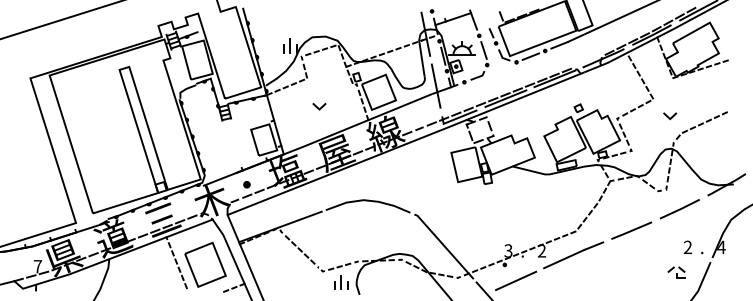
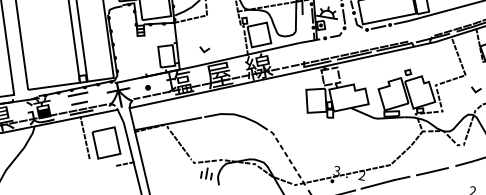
line: (435, 85) -> (302, 37), removed
line: (318, 107) -> (203, 50), moved
line: (443, 245) -> (288, 158), solid -> dashed

